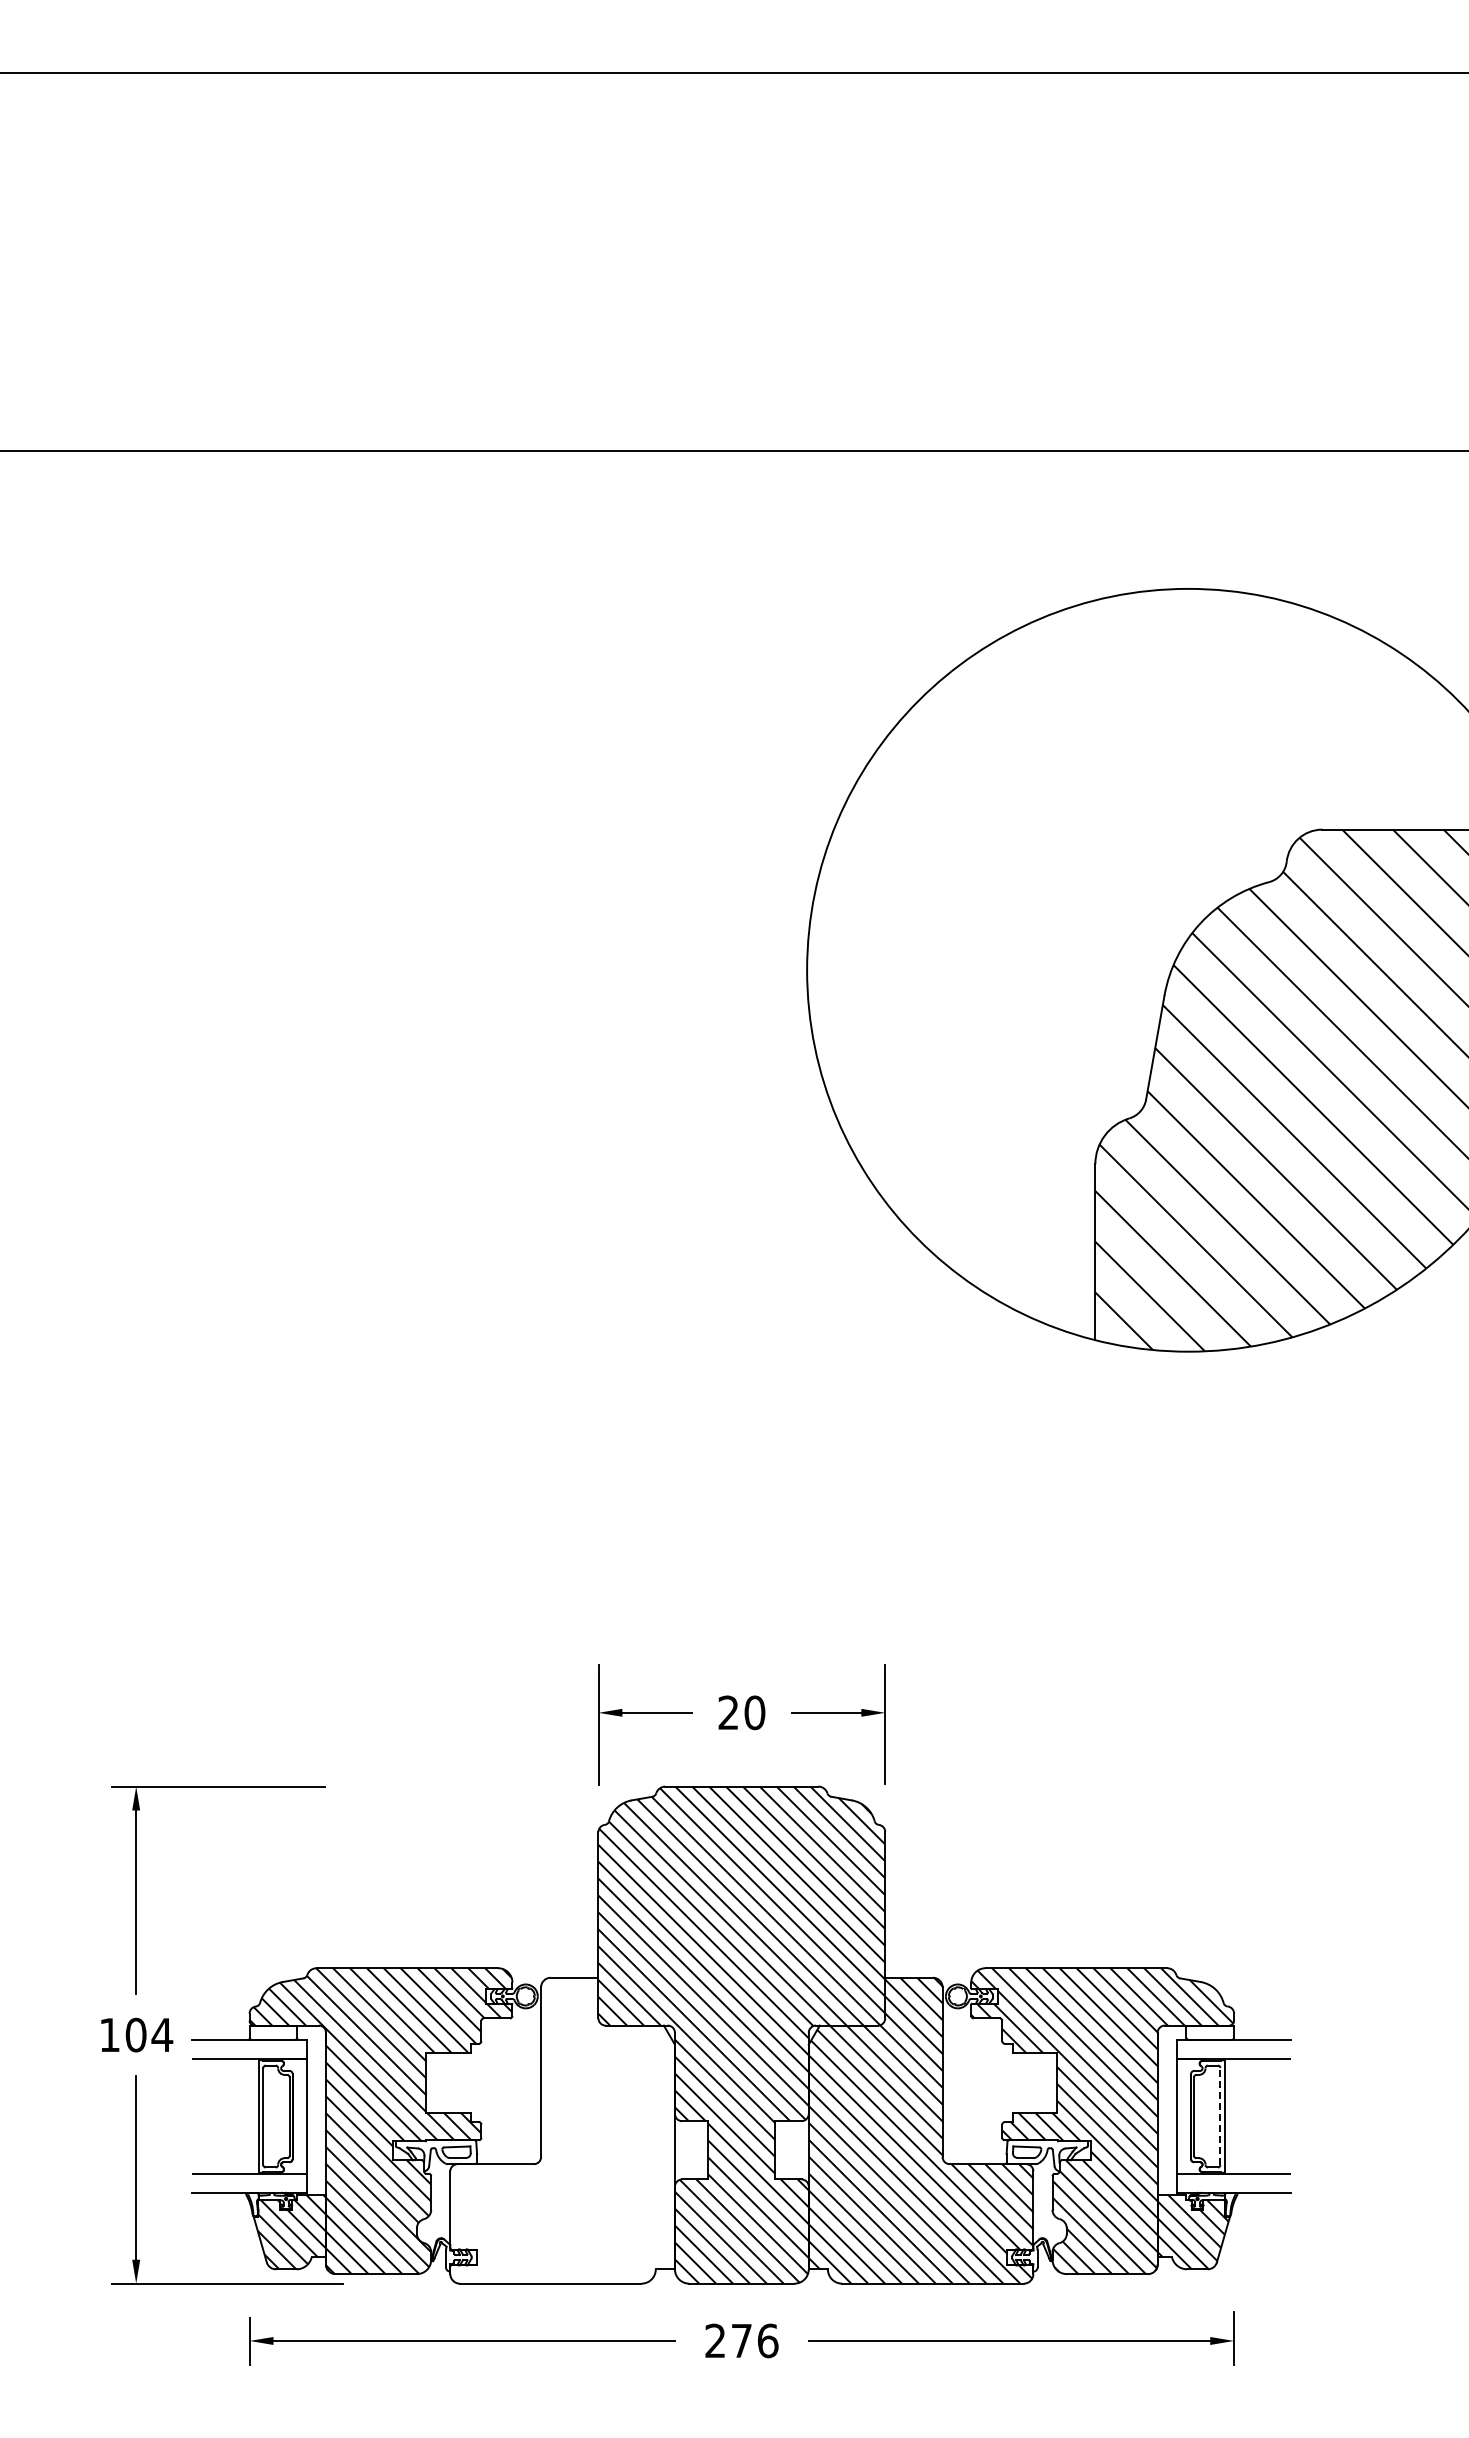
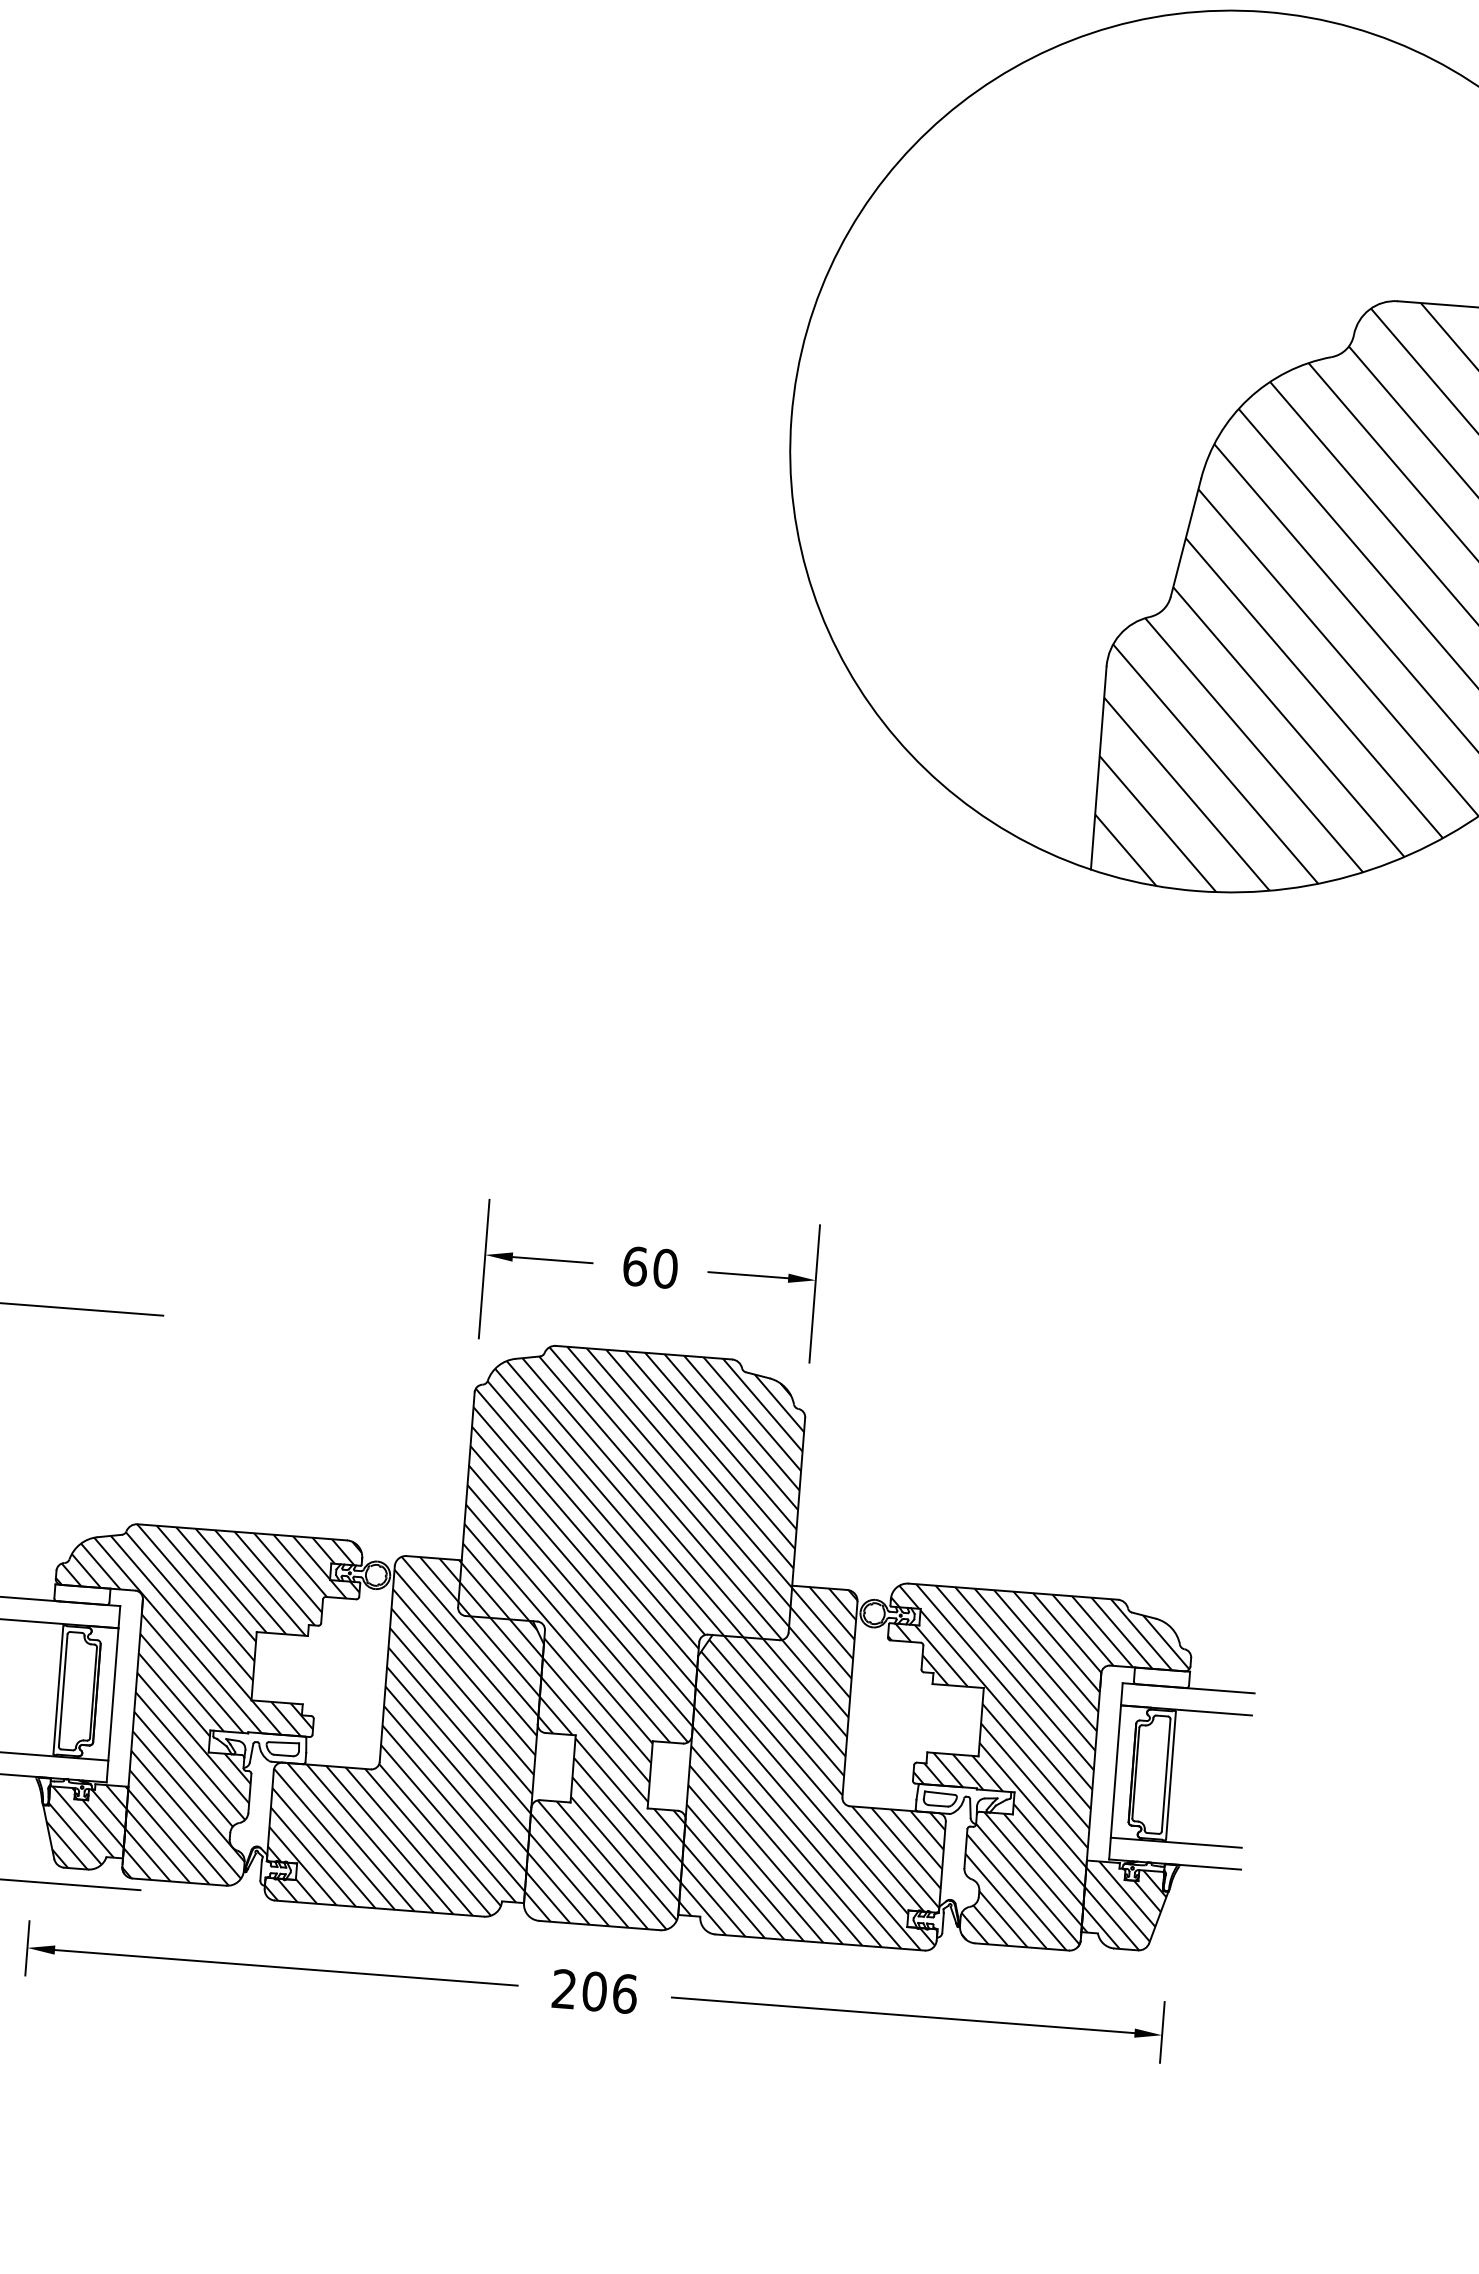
text: (728, 1712) -> (635, 1266), 20 -> 60
line: (1220, 2116) -> (1166, 1775), dashed -> solid
hatch: (562, 2130) -> (406, 1733), added
text: (741, 2340) -> (594, 1991), 276 -> 206

